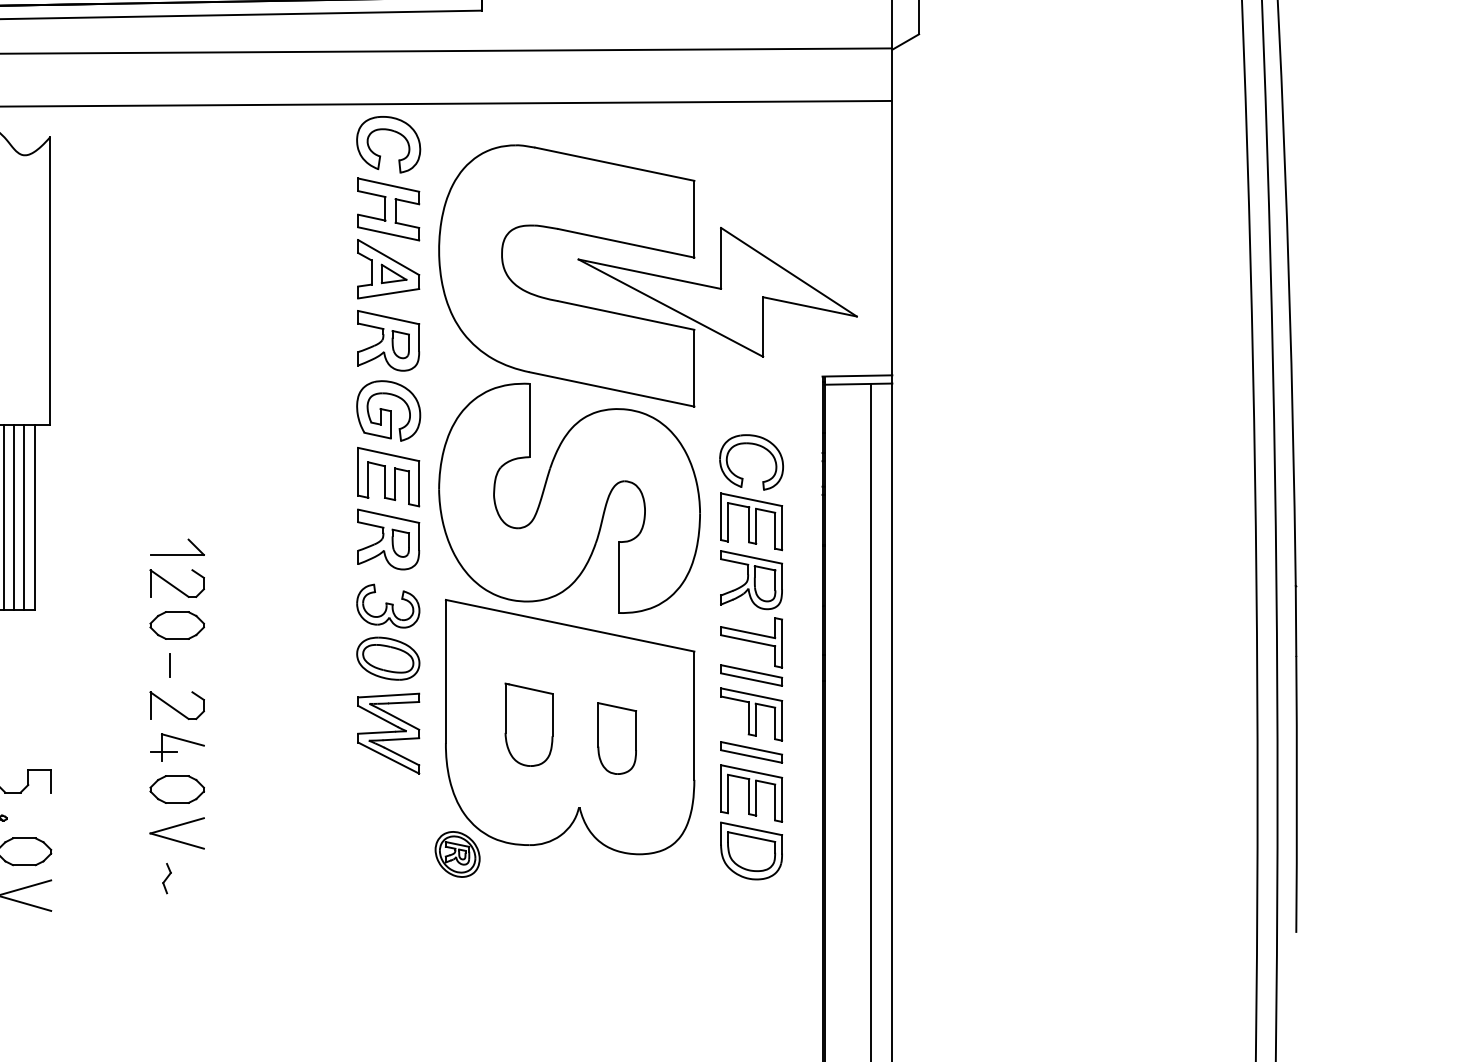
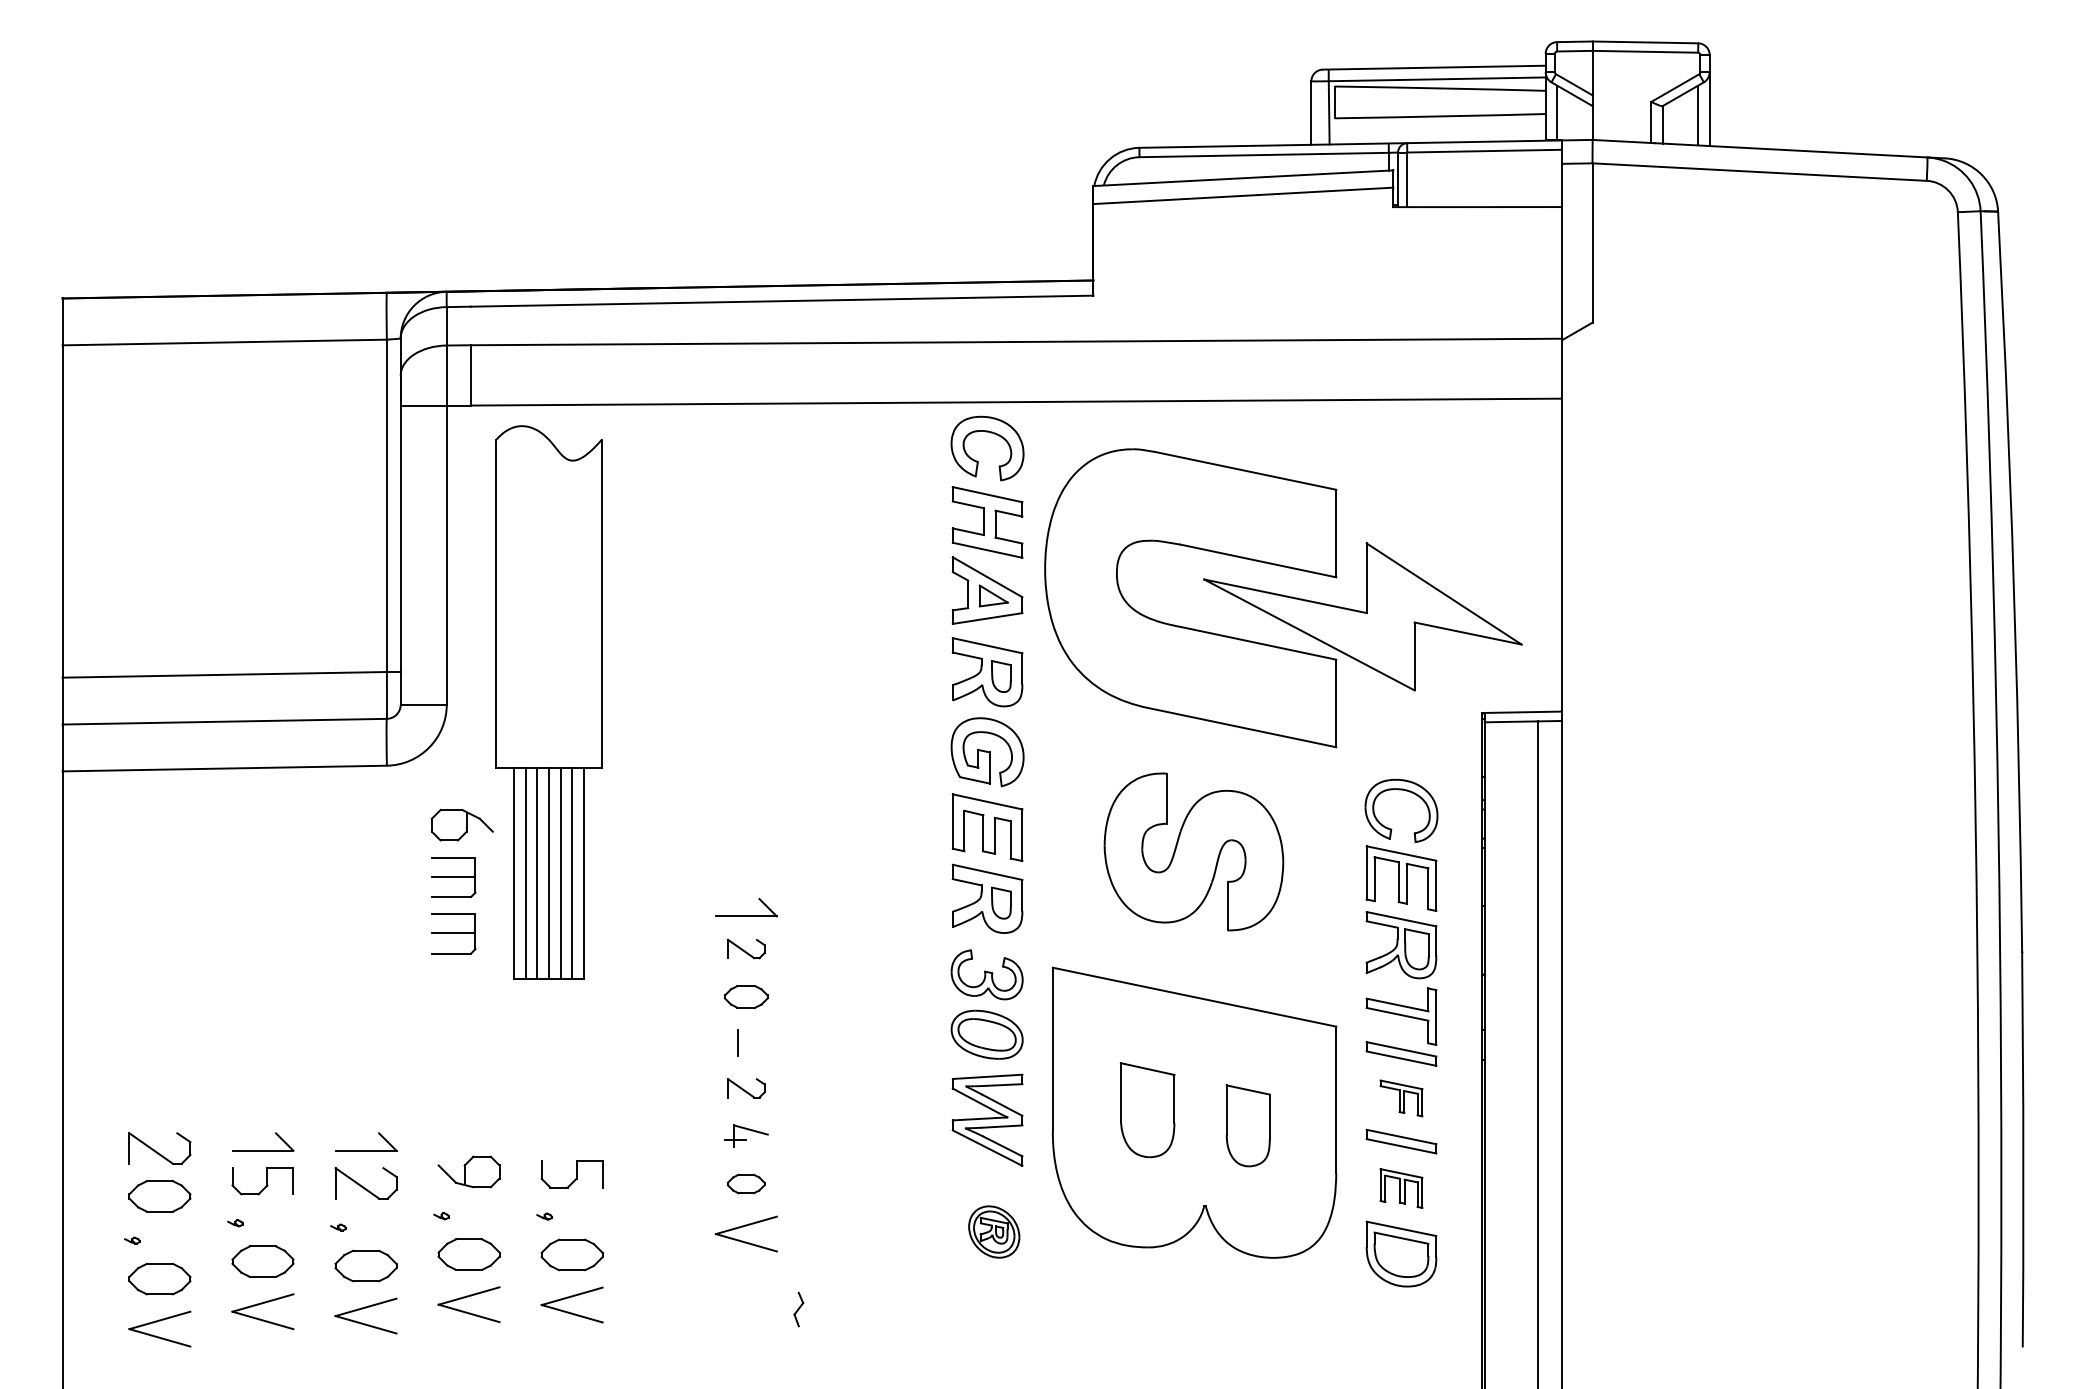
part: (569, 498) -> (1193, 851), size x0.6
part: (177, 583) -> (746, 948), size x0.6
part: (176, 625) -> (745, 996), size x0.7
part: (177, 705) -> (746, 1088), size x0.6
part: (751, 714) -> (1401, 1098), size x0.6
part: (177, 747) -> (746, 1135), size x0.7
part: (176, 789) -> (745, 1183), size x0.6
part: (751, 793) -> (1401, 1188), size x0.6
part: (457, 853) -> (994, 1231), moved
part: (166, 878) -> (798, 1309), moved

